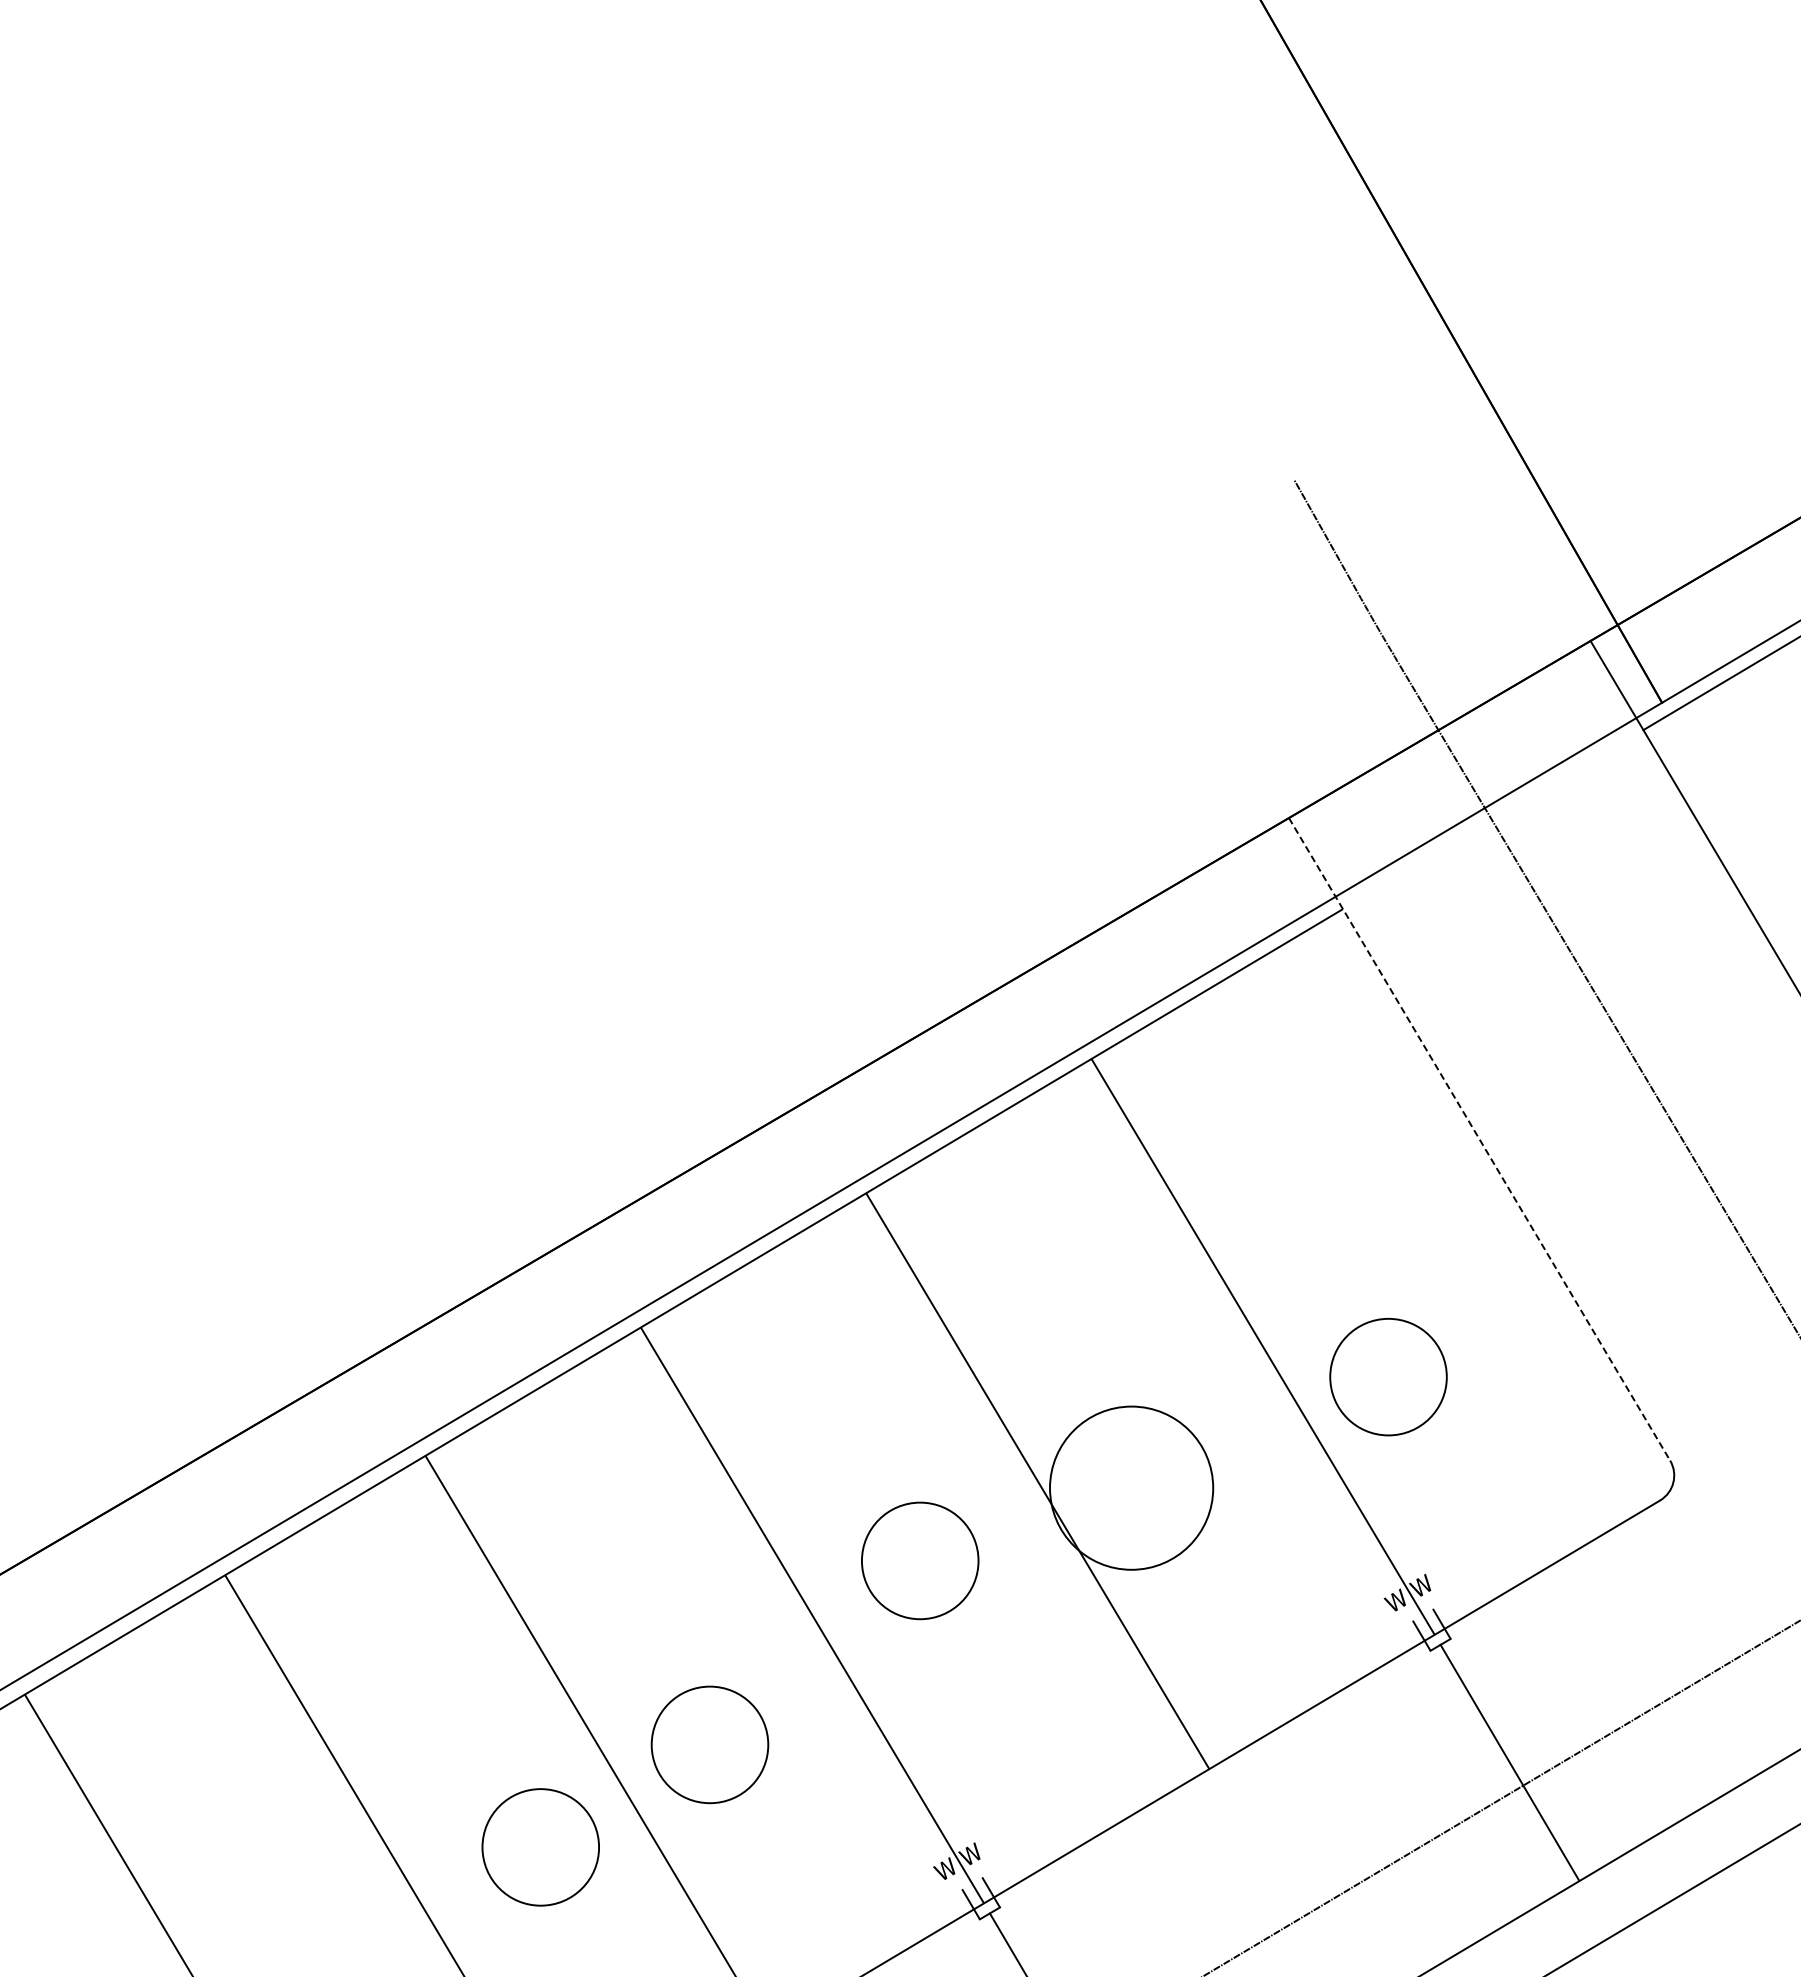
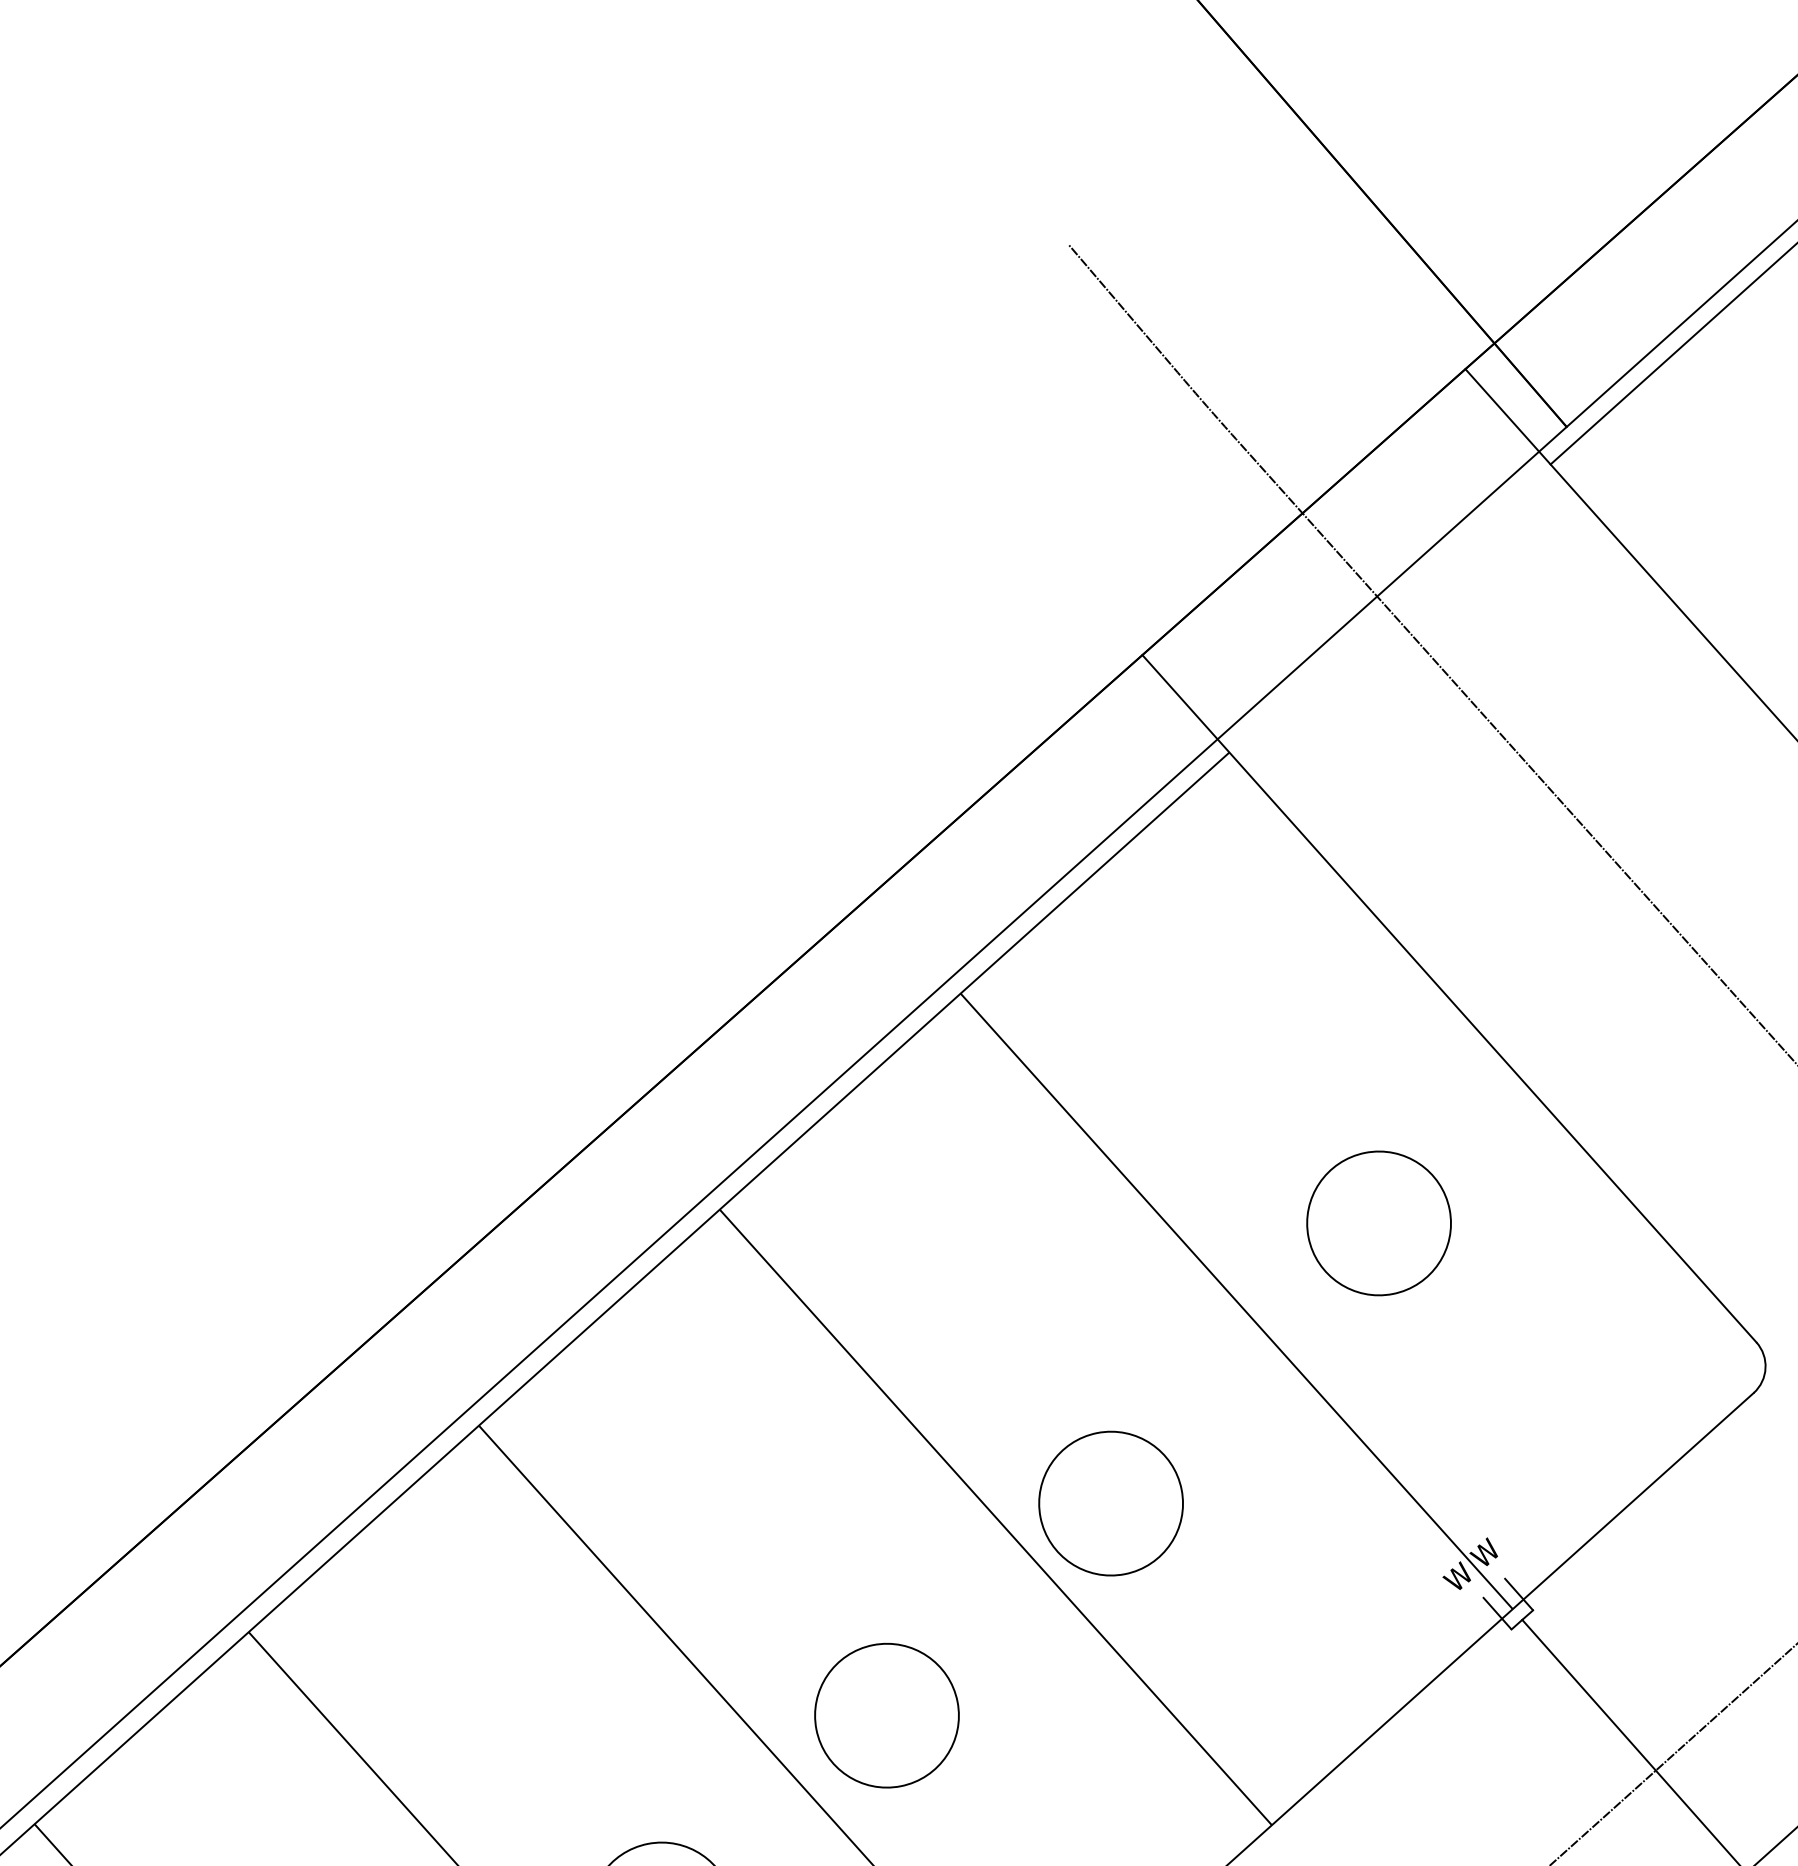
line: (1479, 1139) -> (1449, 998), dashed -> solid
circle: (1388, 1377) -> (1379, 1223), moved
circle: (1131, 1487) -> (1110, 1502), size x0.71
circle: (920, 1560) -> (887, 1715), moved

